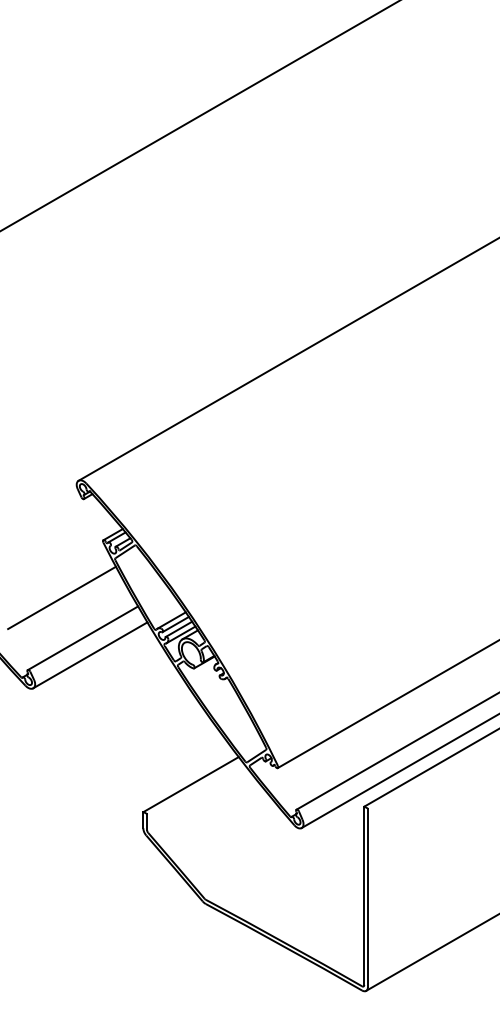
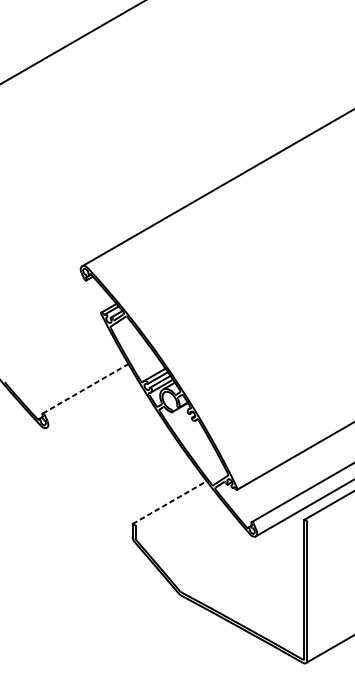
line: (61, 597) -> (68, 357), removed
line: (82, 638) -> (85, 388), solid -> dashed
line: (90, 655) -> (91, 402), removed
line: (191, 784) -> (170, 502), solid -> dashed

